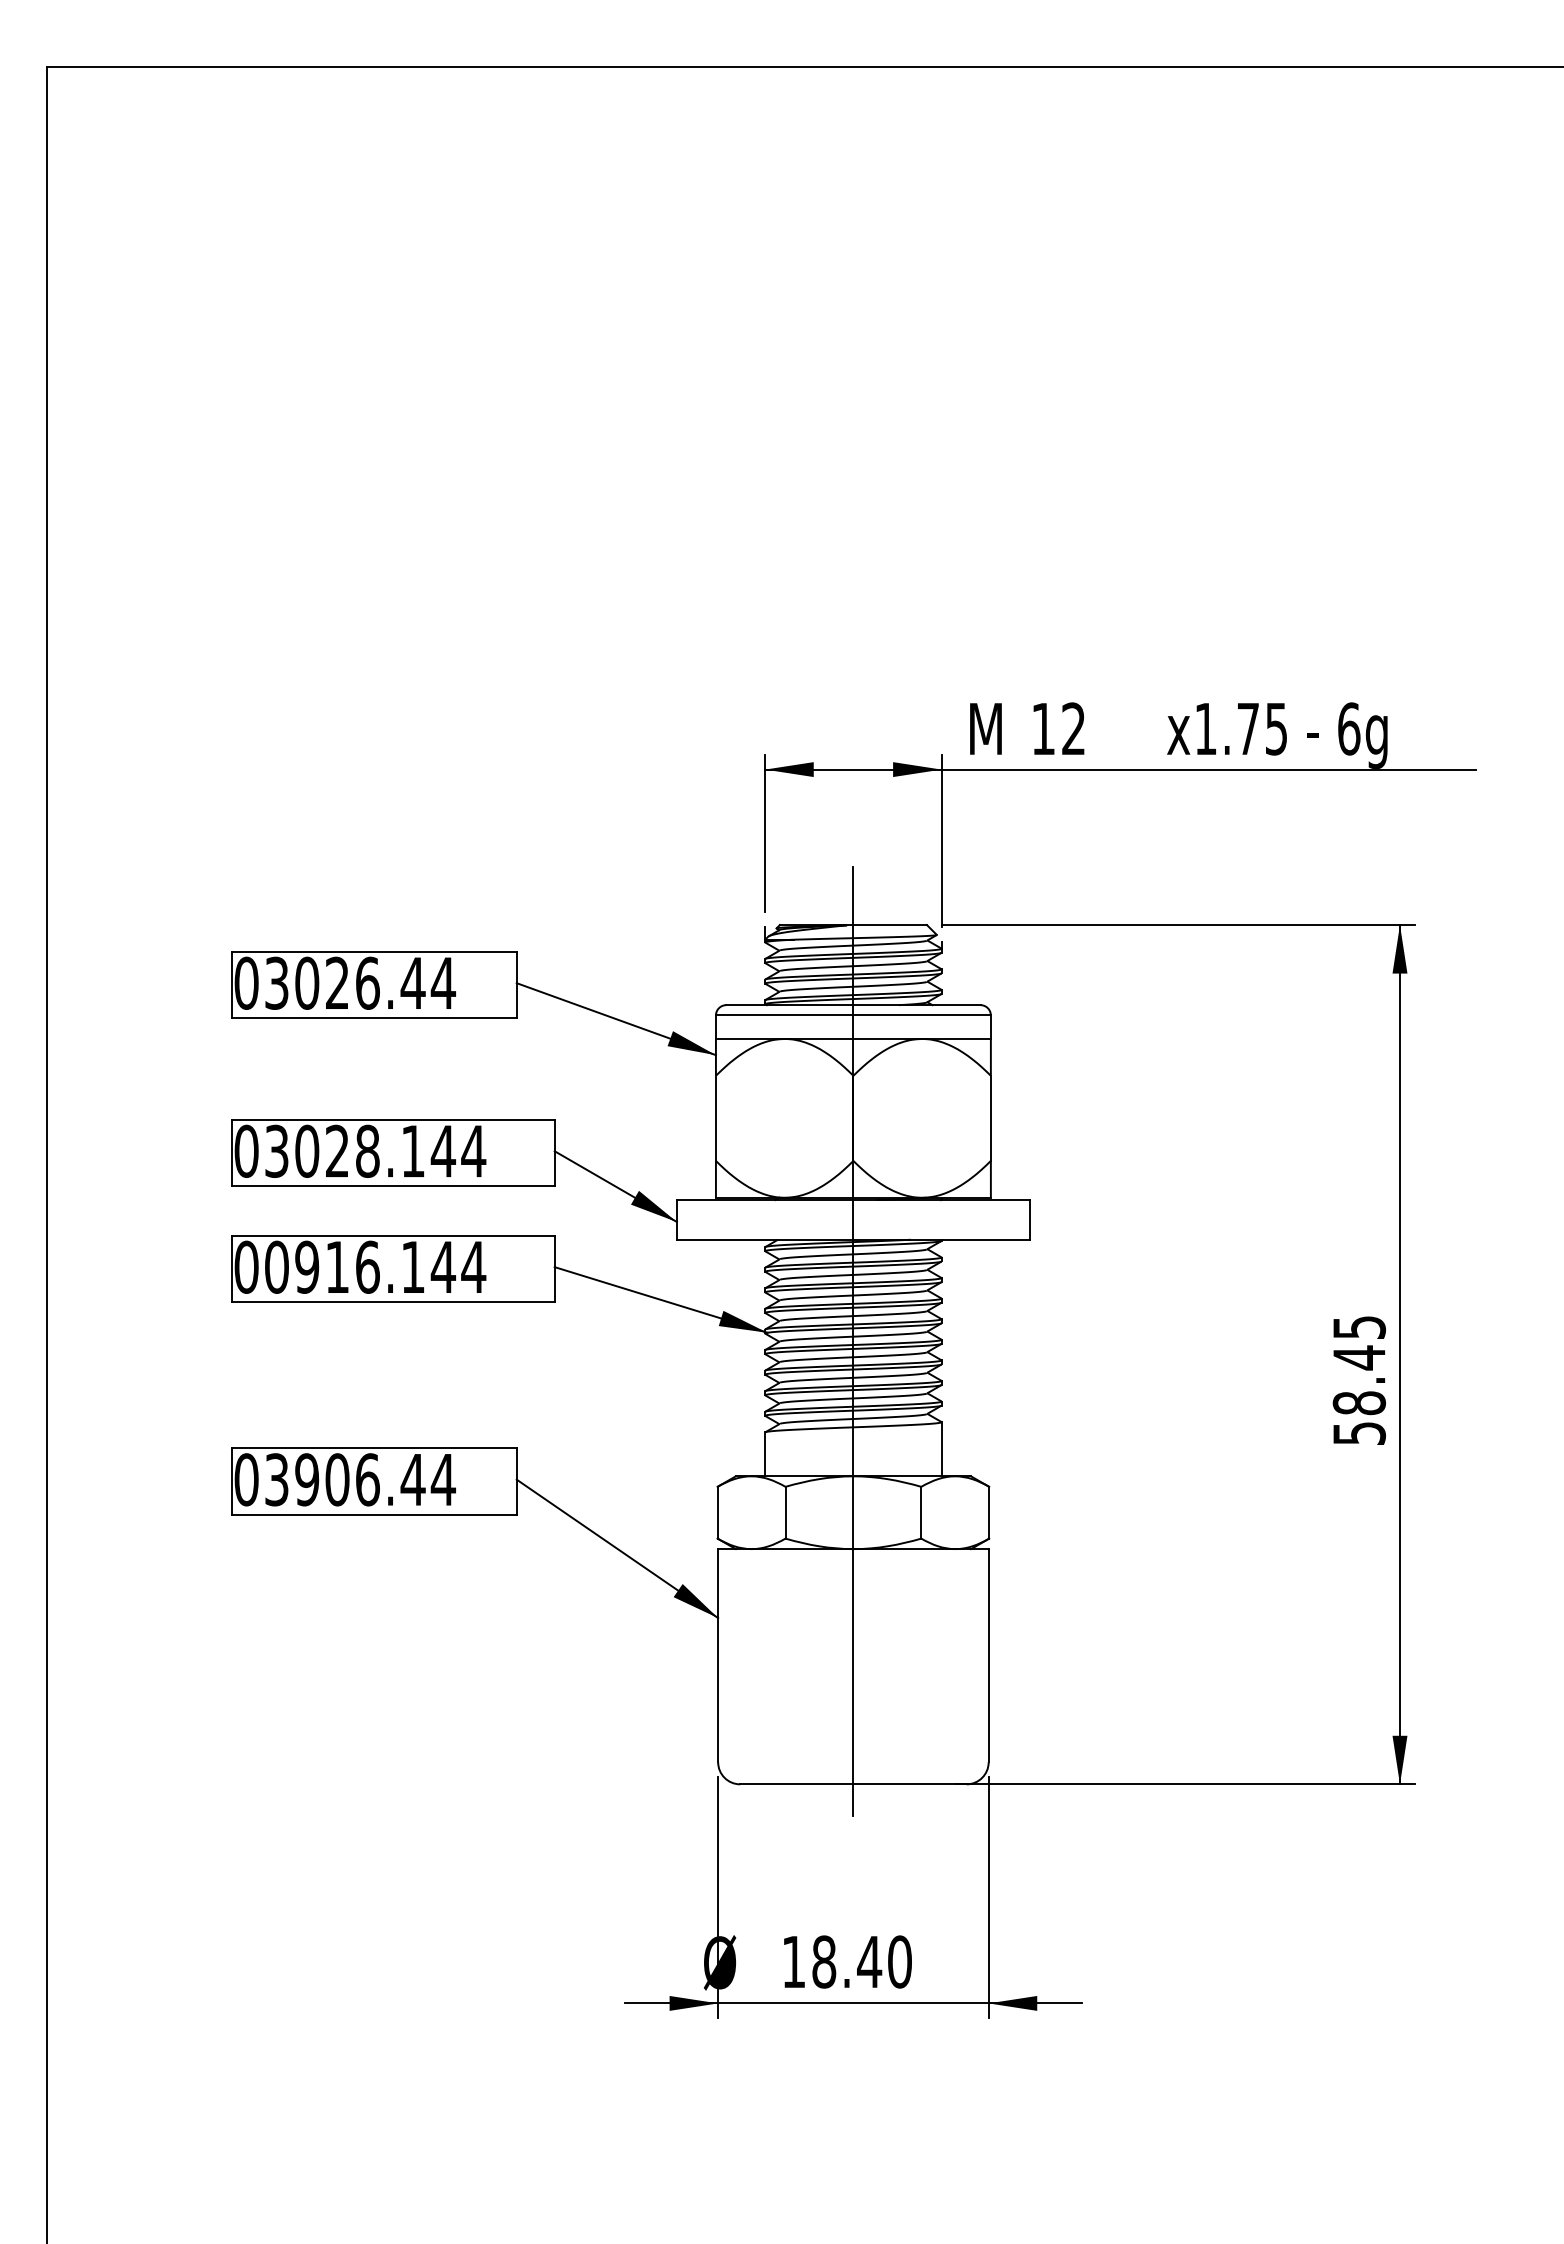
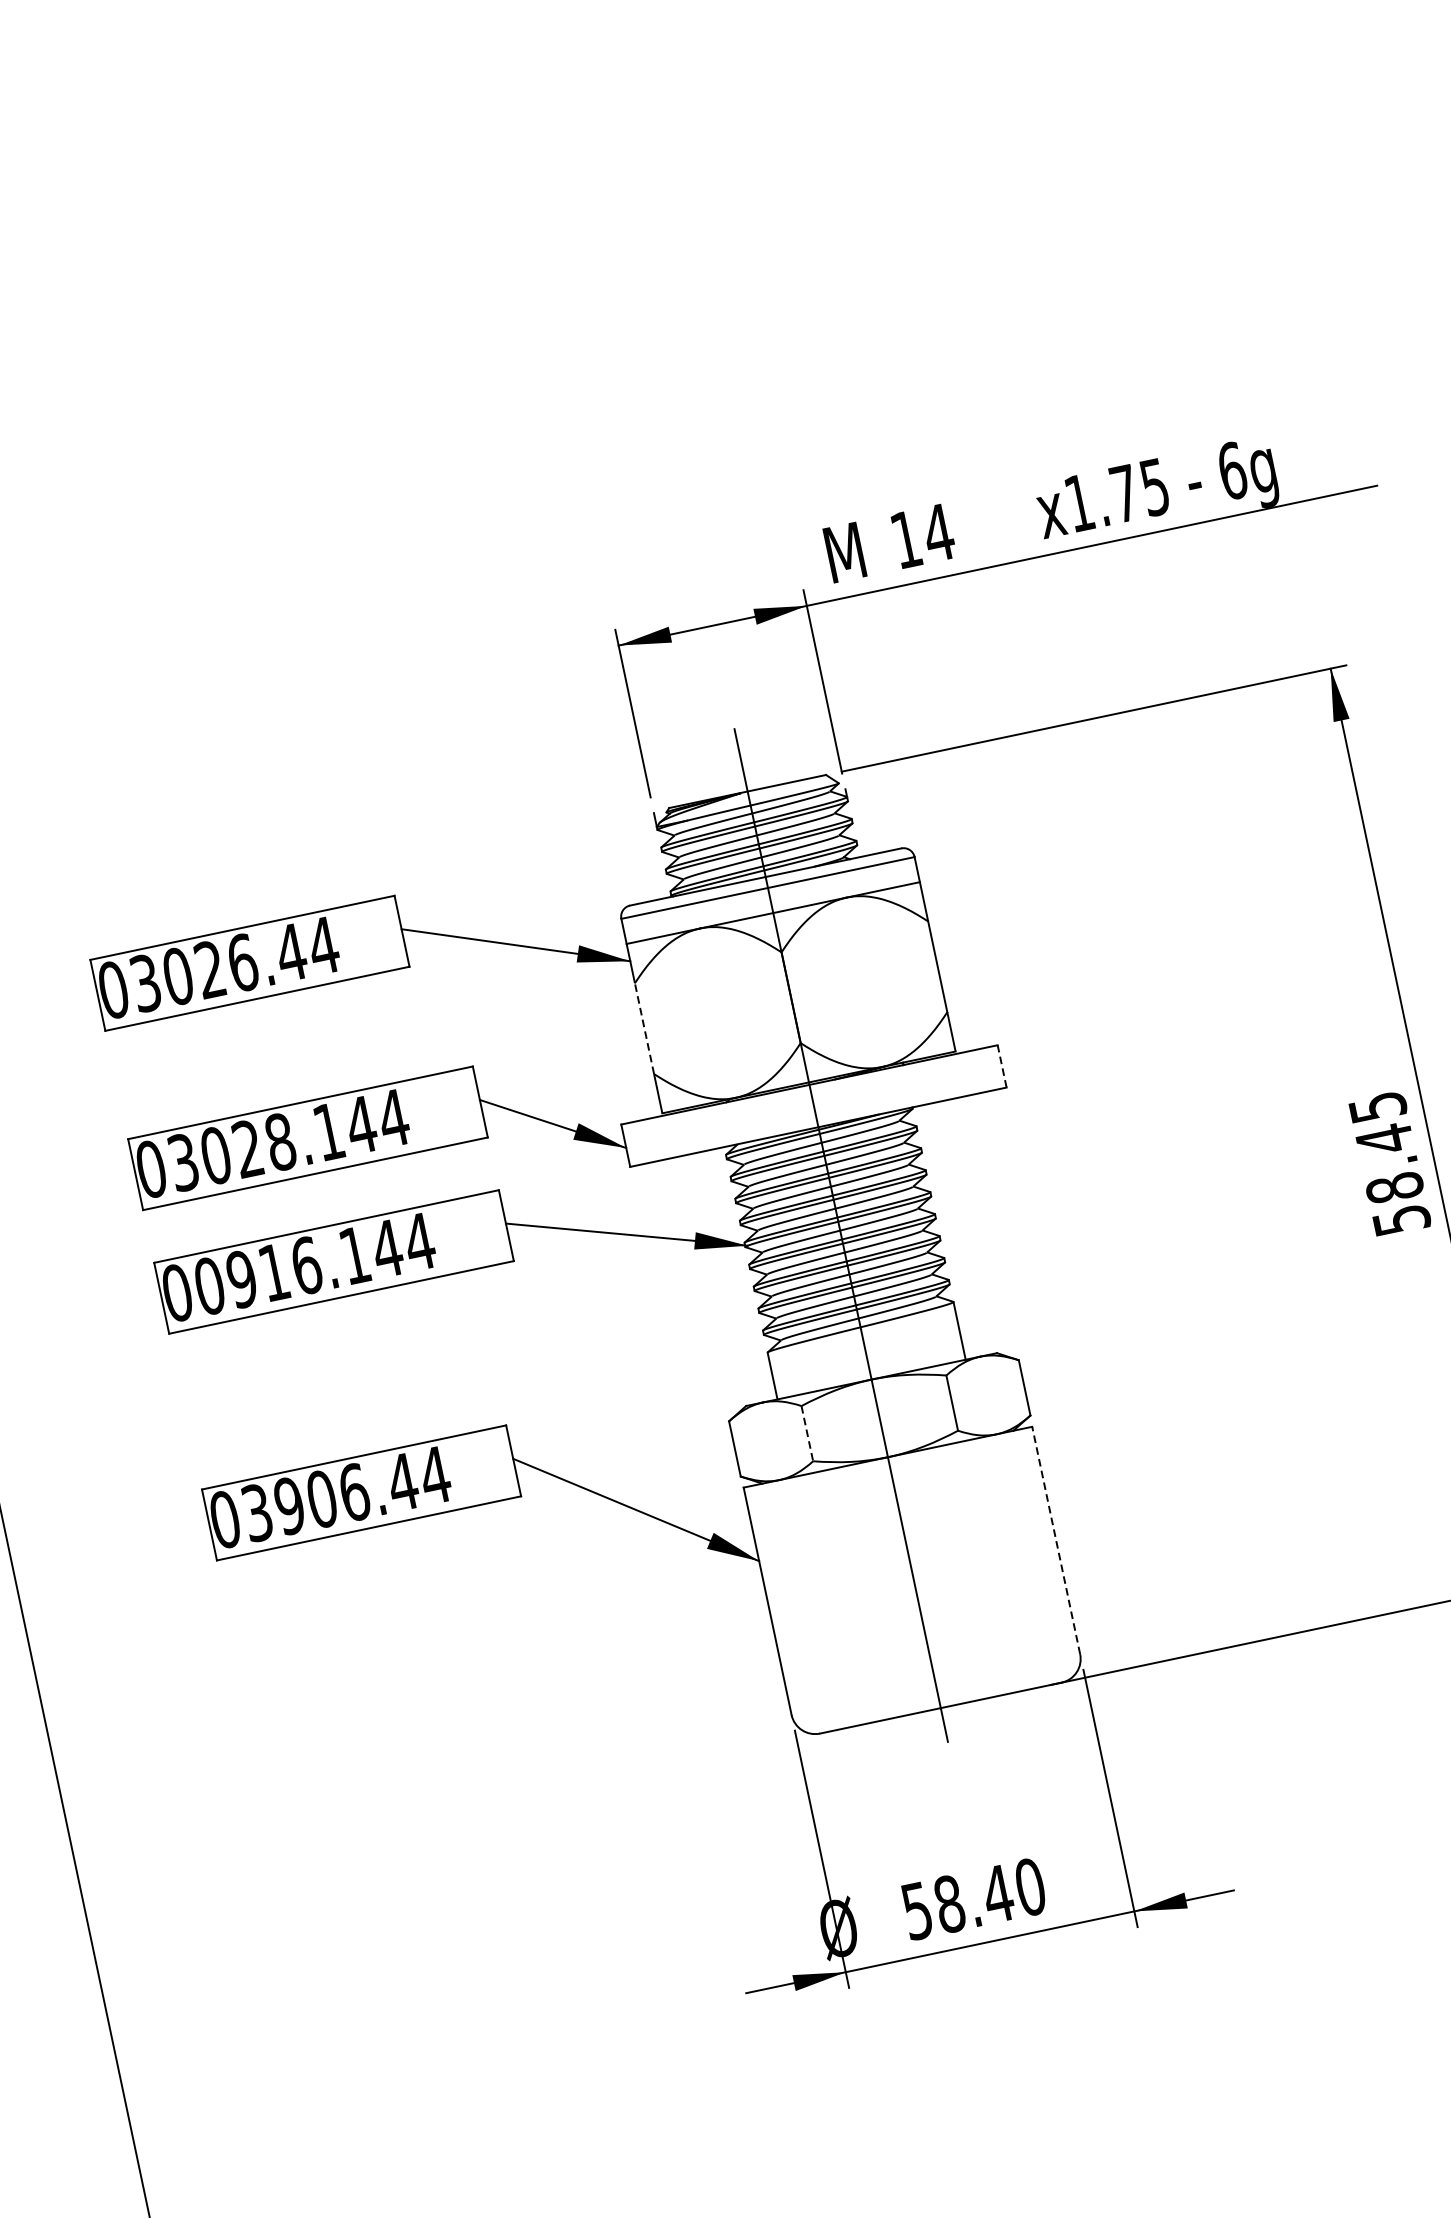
text: (1073, 728) -> (938, 532), 12 -> 14
line: (715, 1118) -> (644, 1028), solid -> dashed
line: (1029, 1219) -> (1001, 1066), solid -> dashed
line: (785, 1512) -> (807, 1433), solid -> dashed
line: (988, 1655) -> (1055, 1540), solid -> dashed
text: (793, 1962) -> (916, 1911), 18.40 -> 58.40

